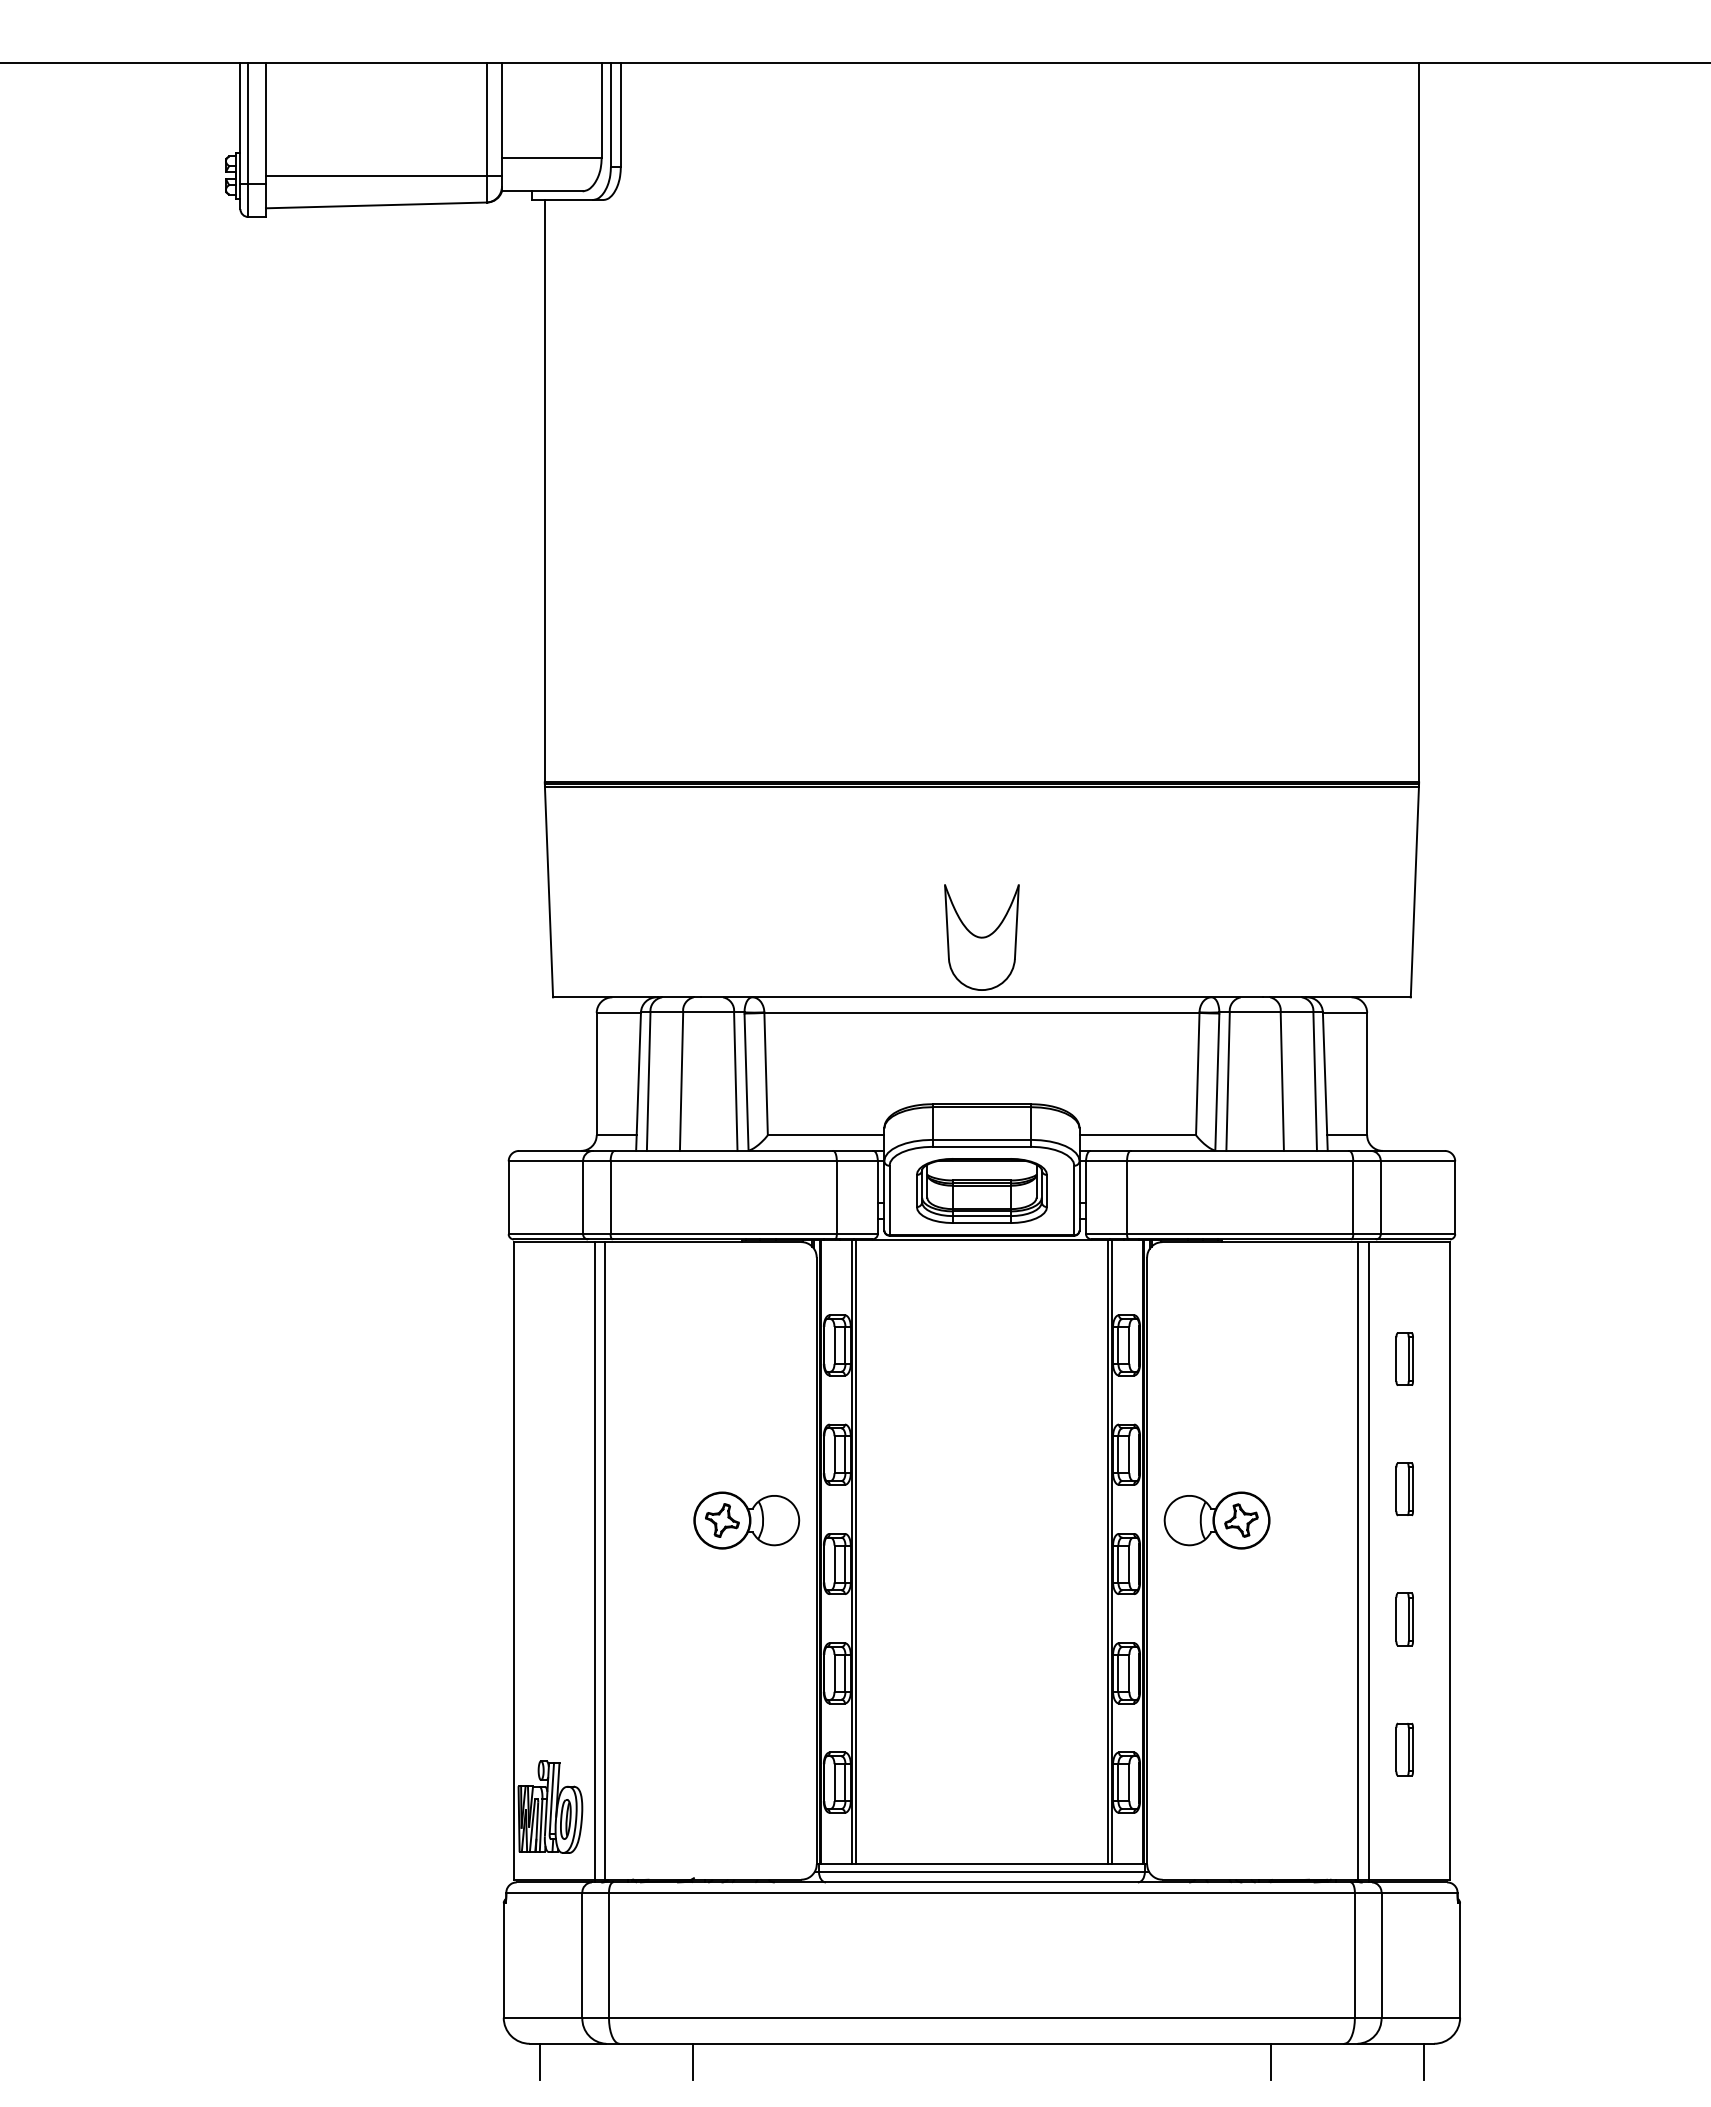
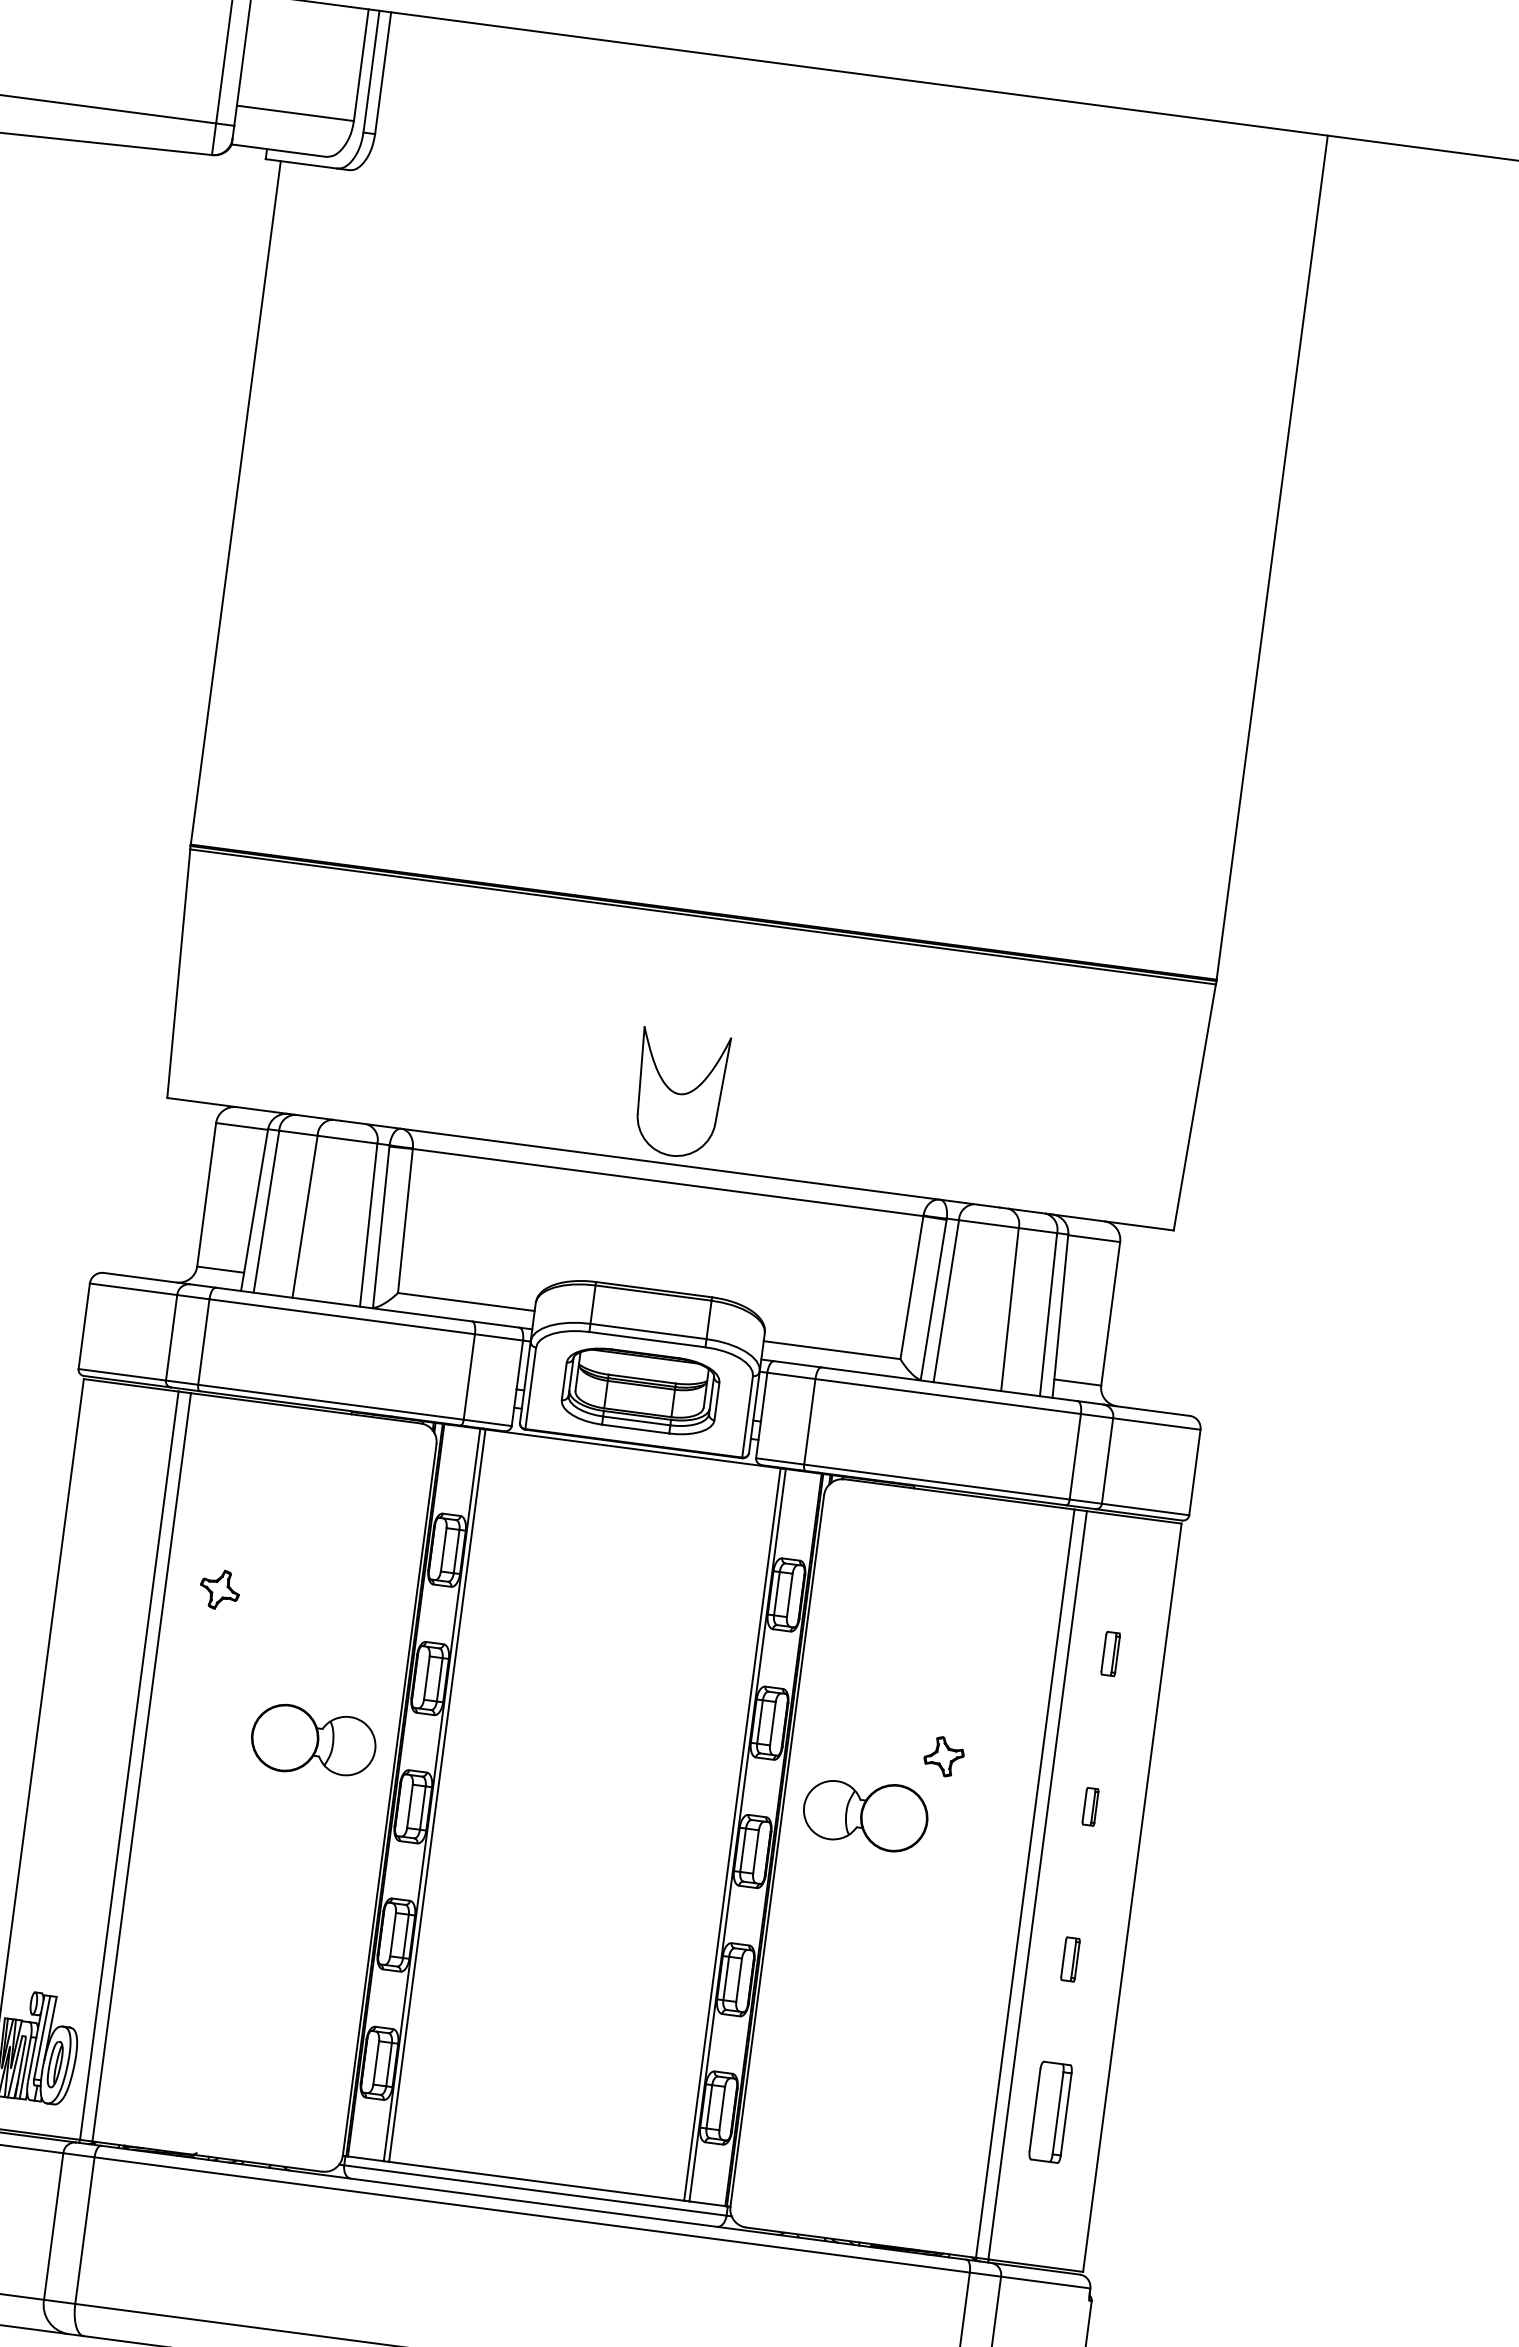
part: (1404, 1358) -> (1110, 1653), size x0.7
part: (1404, 1489) -> (1090, 1806), size x0.6
part: (722, 1520) -> (220, 1589), moved
part: (1241, 1520) -> (944, 1756), moved
part: (1404, 1619) -> (1070, 1959), size x0.7
part: (1404, 1749) -> (1050, 2112), size x1.6

